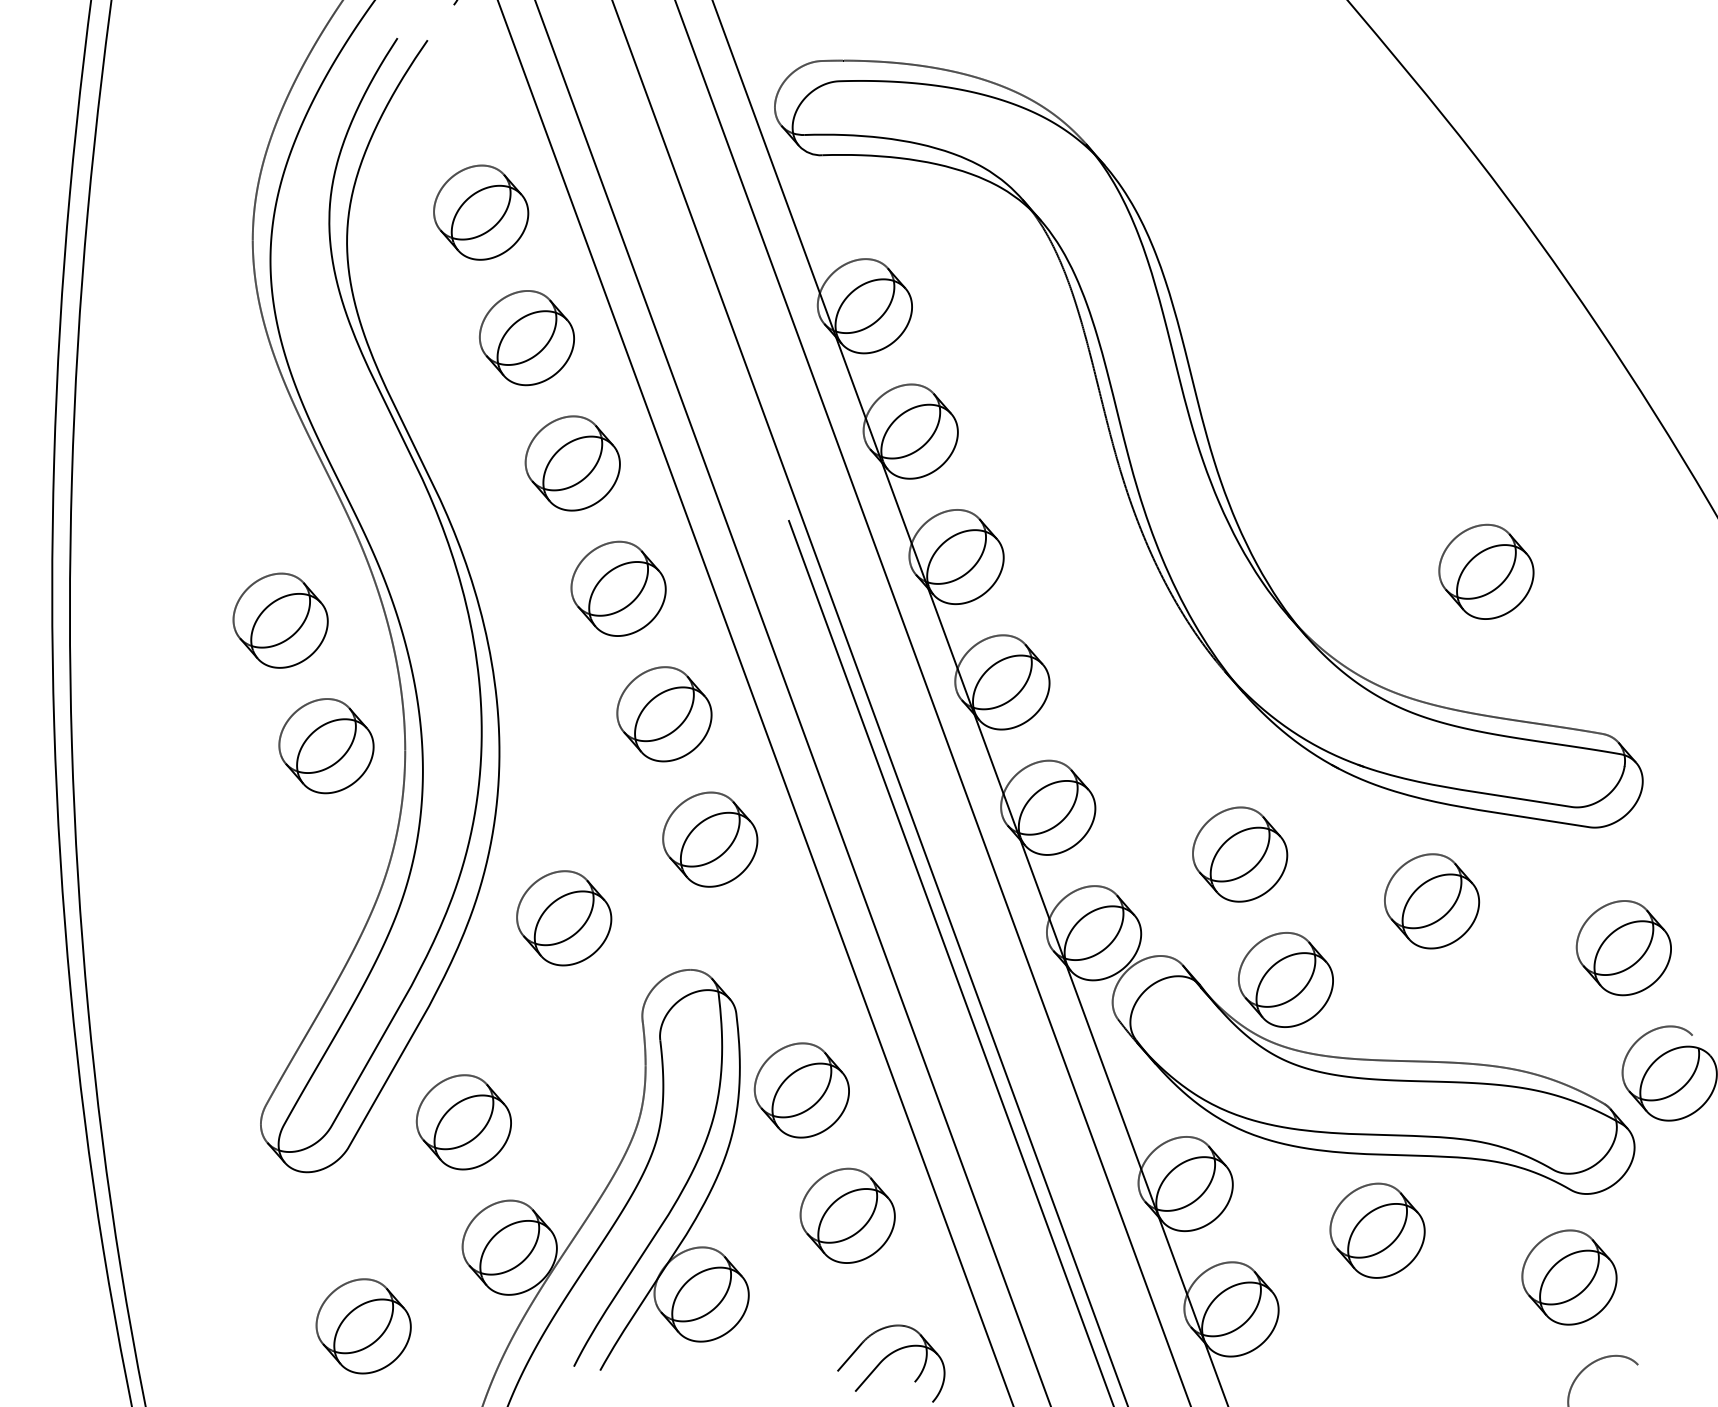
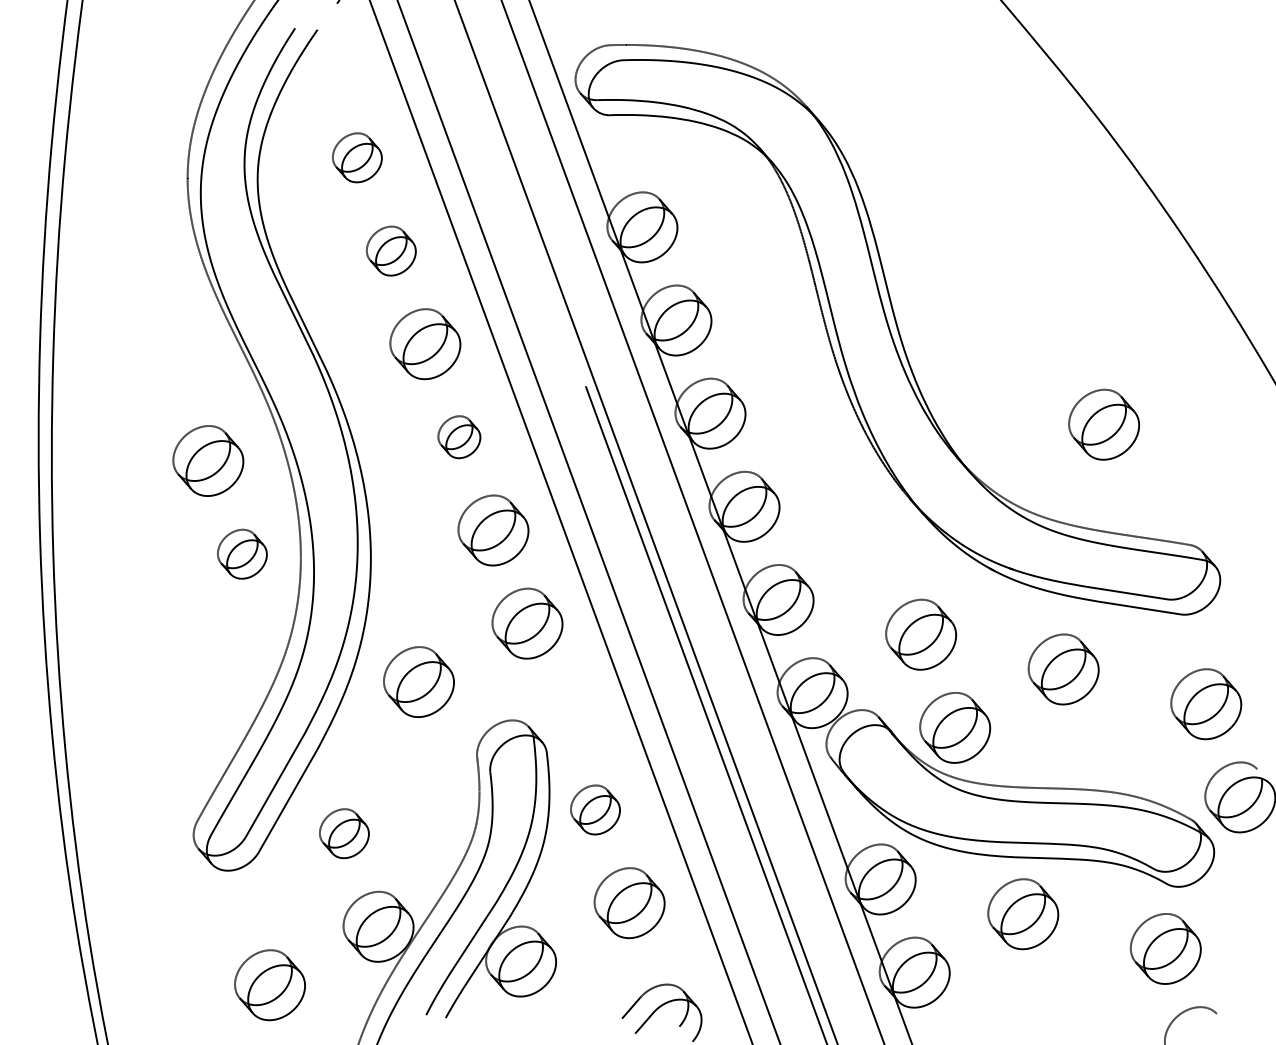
part: (481, 212) -> (357, 157), size x0.7
part: (526, 338) -> (390, 251), size x0.7
part: (618, 588) -> (459, 437), size x0.6
part: (326, 746) -> (242, 554), size x0.7
part: (801, 1090) -> (595, 810), size x0.7
part: (463, 1122) -> (344, 833), size x0.7

